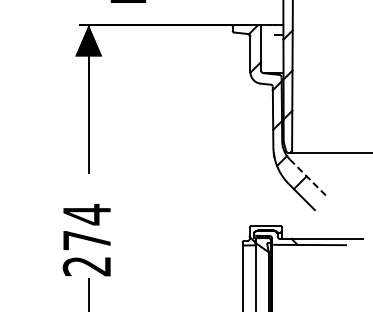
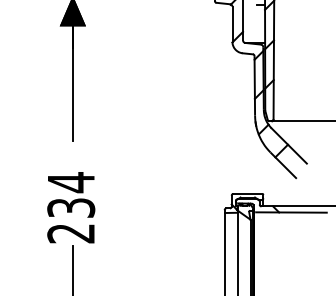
line: (307, 177) -> (288, 145), dashed -> solid
text: (86, 240) -> (70, 208), 274 -> 234

